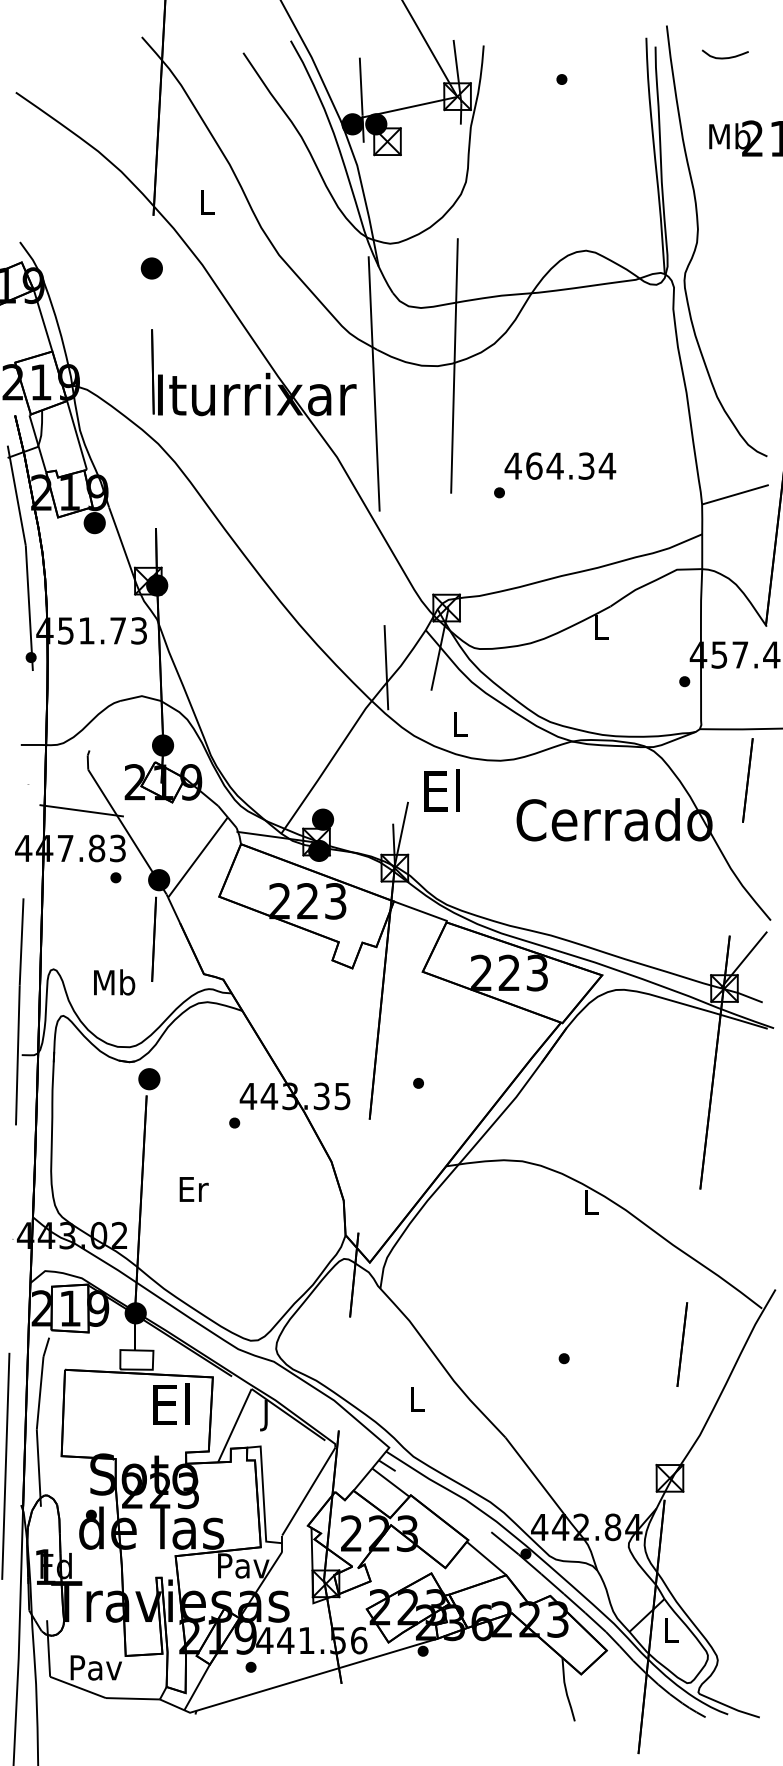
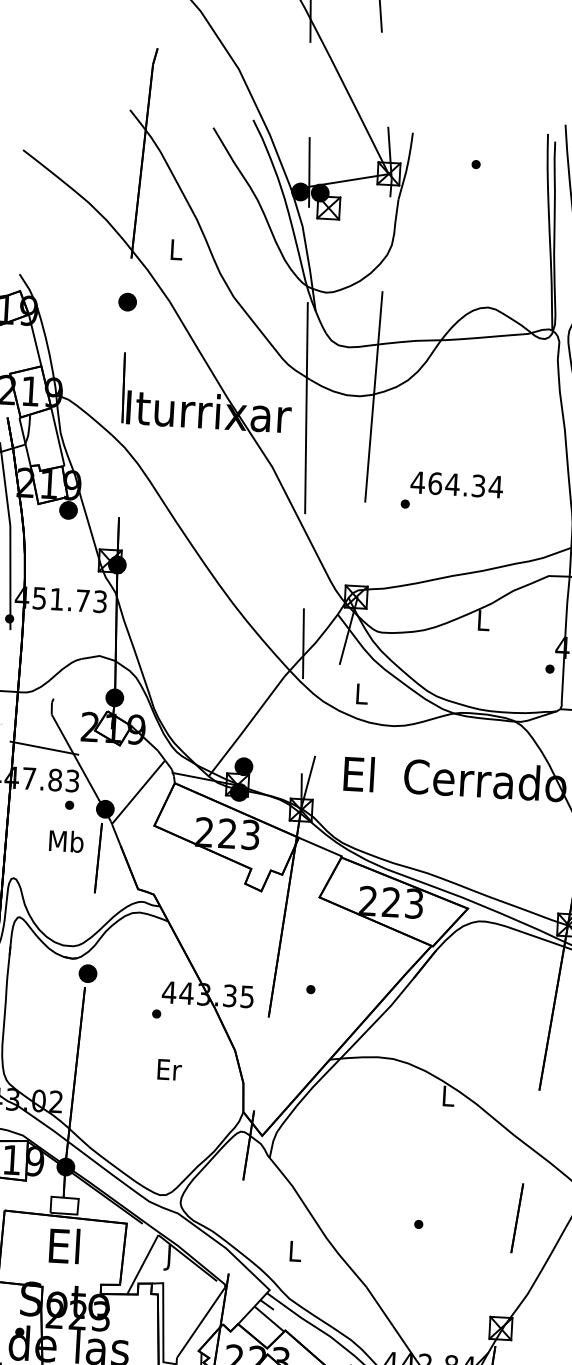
text: (441, 790) -> (358, 773), moved
text: (114, 982) -> (66, 841), moved
text: (193, 1189) -> (169, 1069), moved
text: (171, 1403) -> (64, 1245), moved

